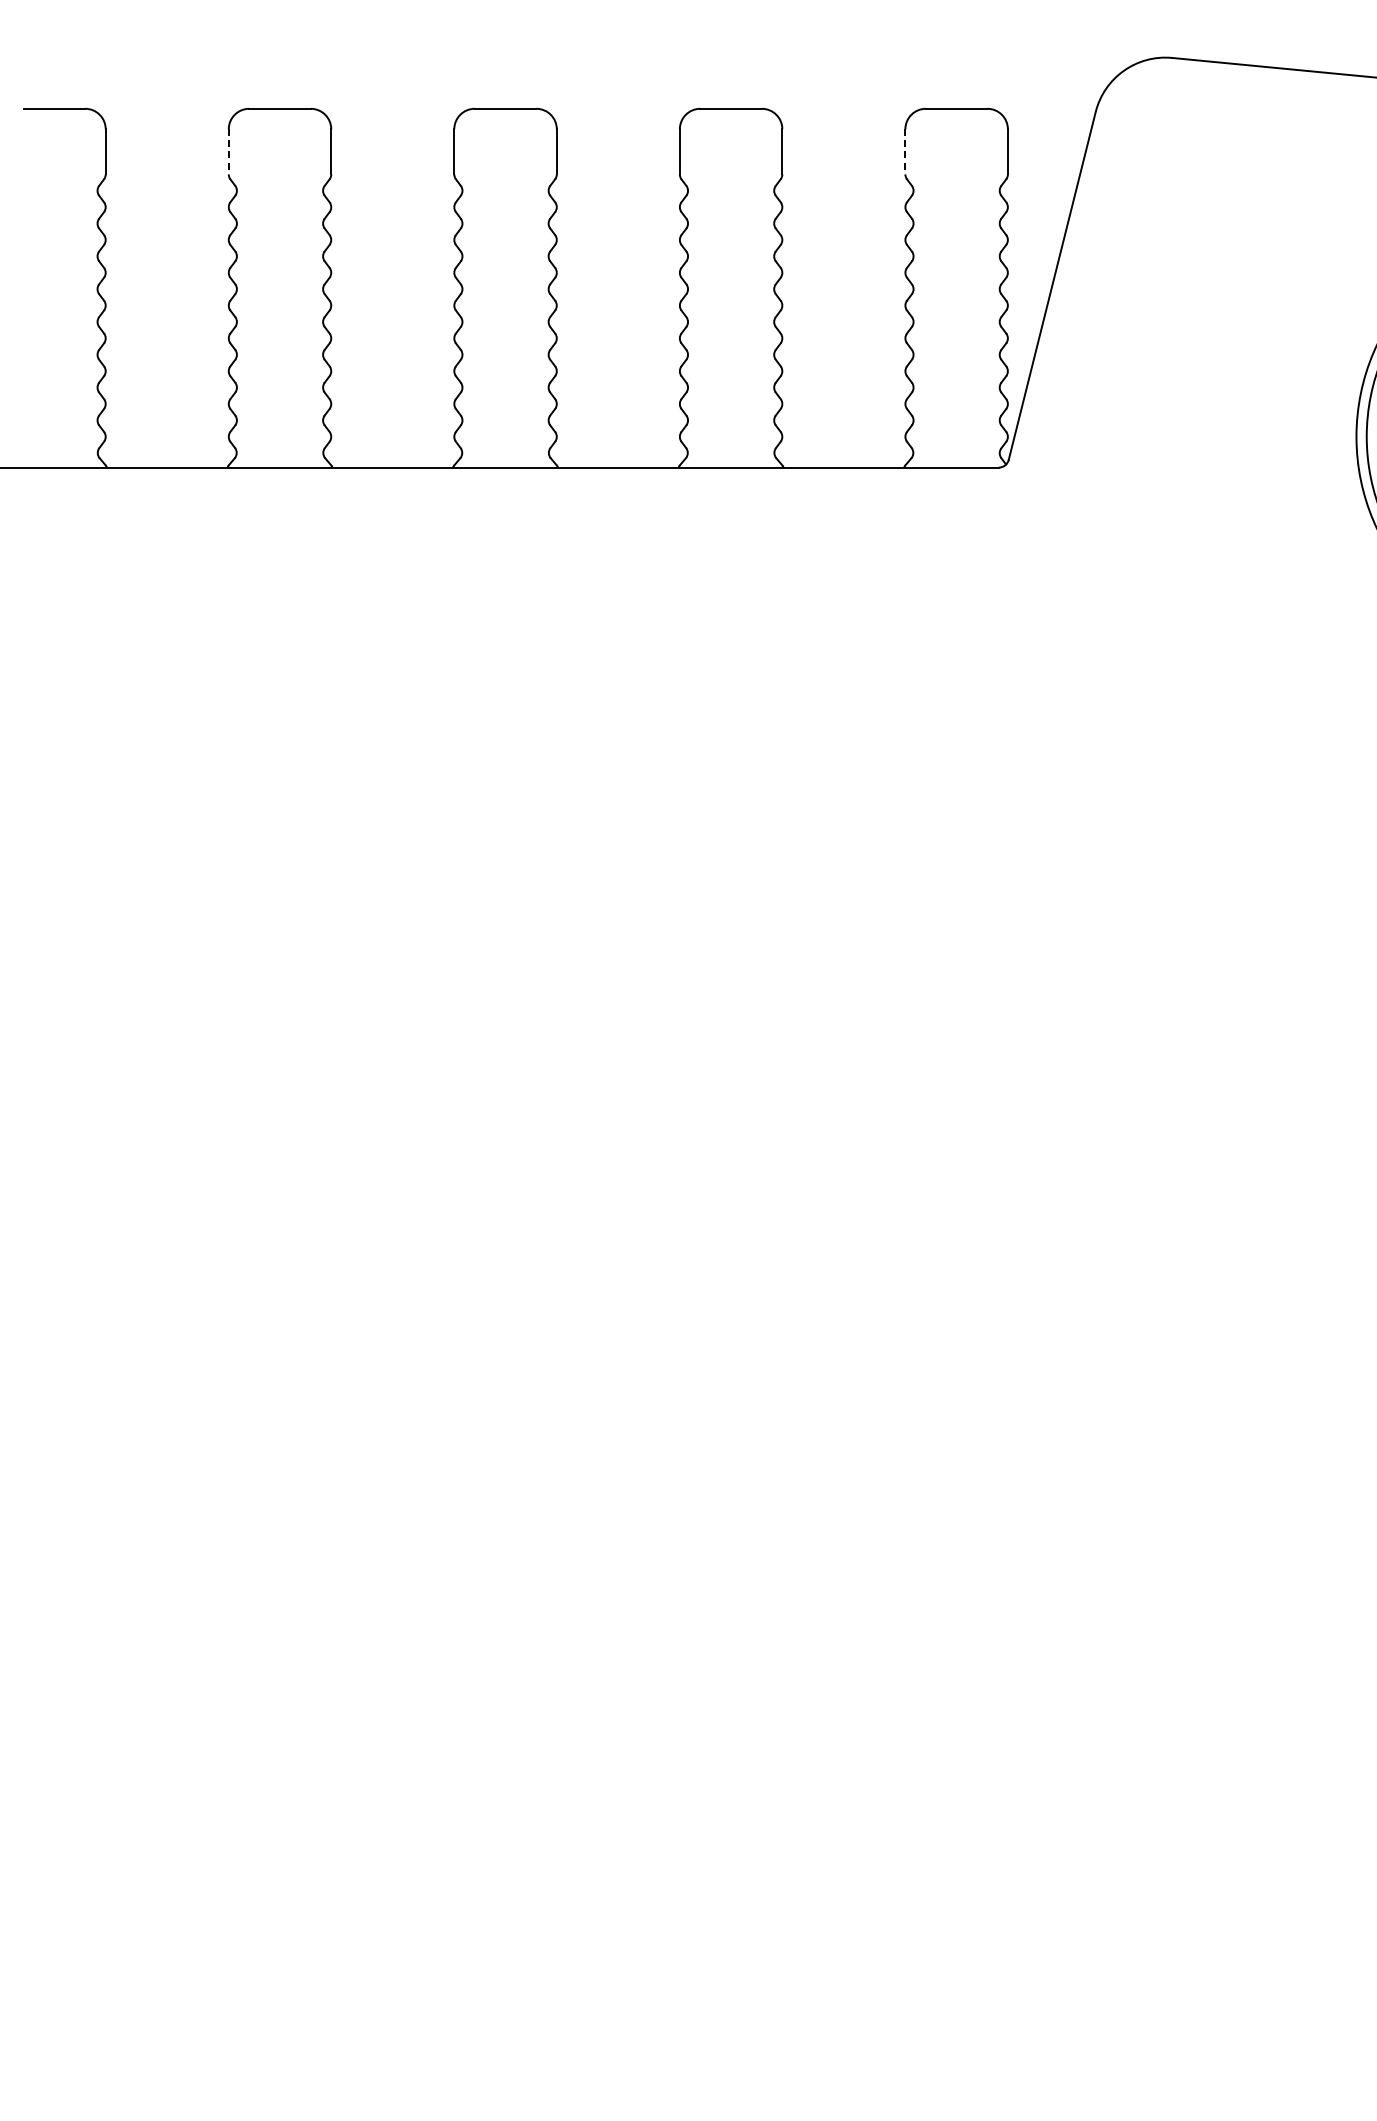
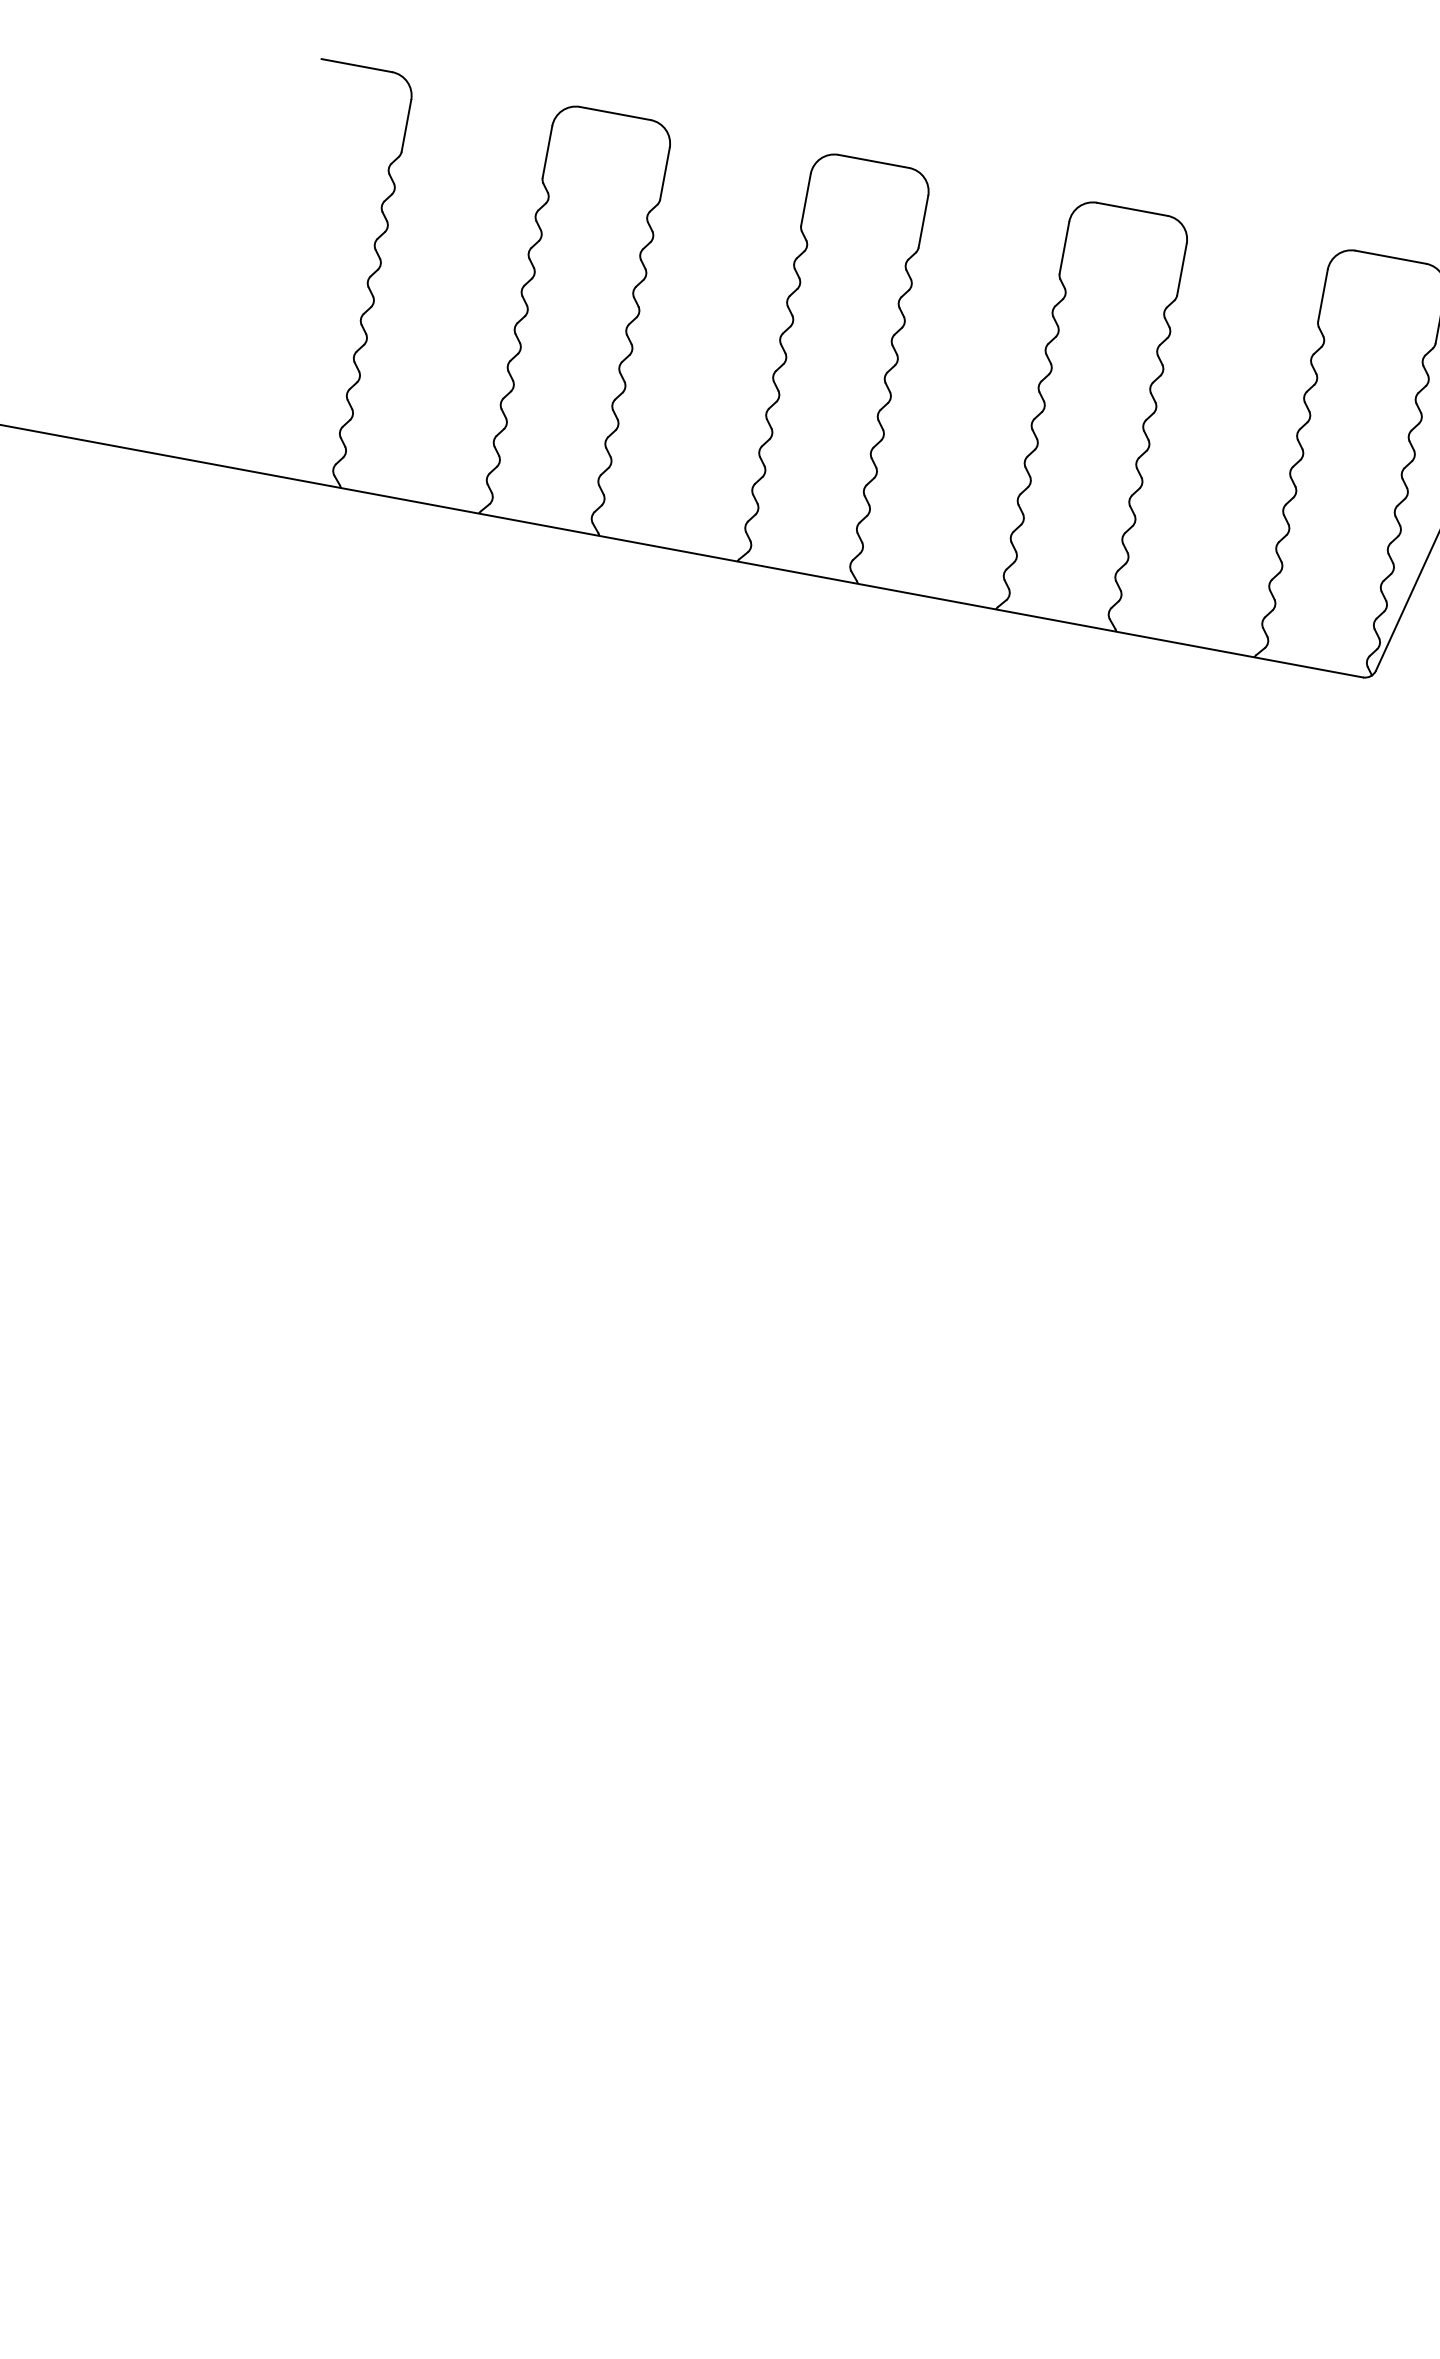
line: (228, 151) -> (547, 151), dashed -> solid
line: (905, 151) -> (1323, 295), dashed -> solid

